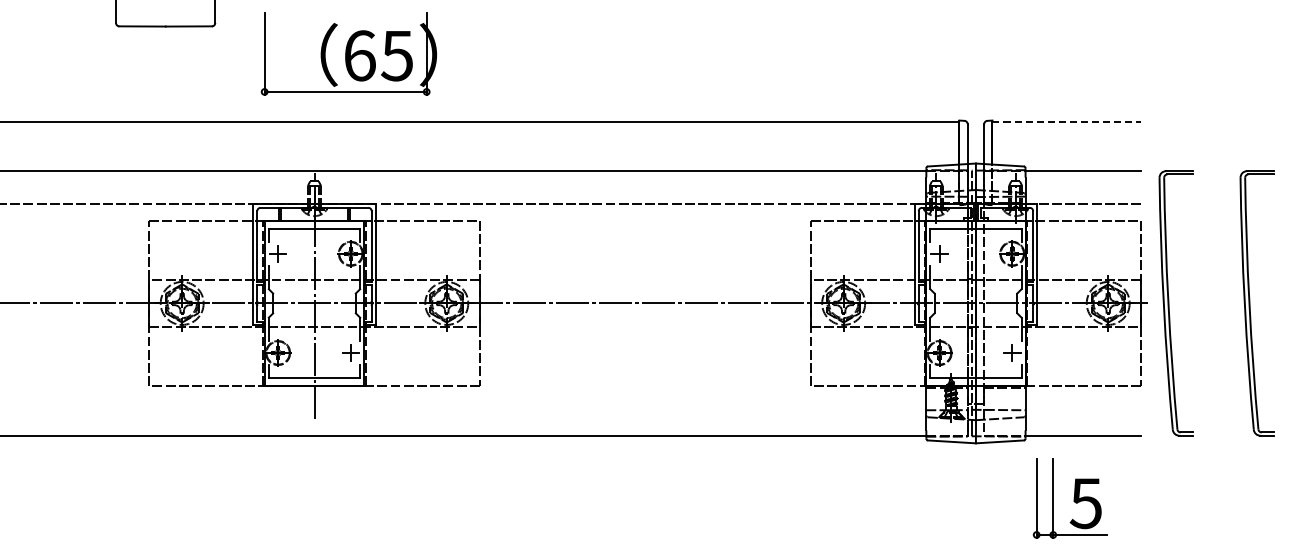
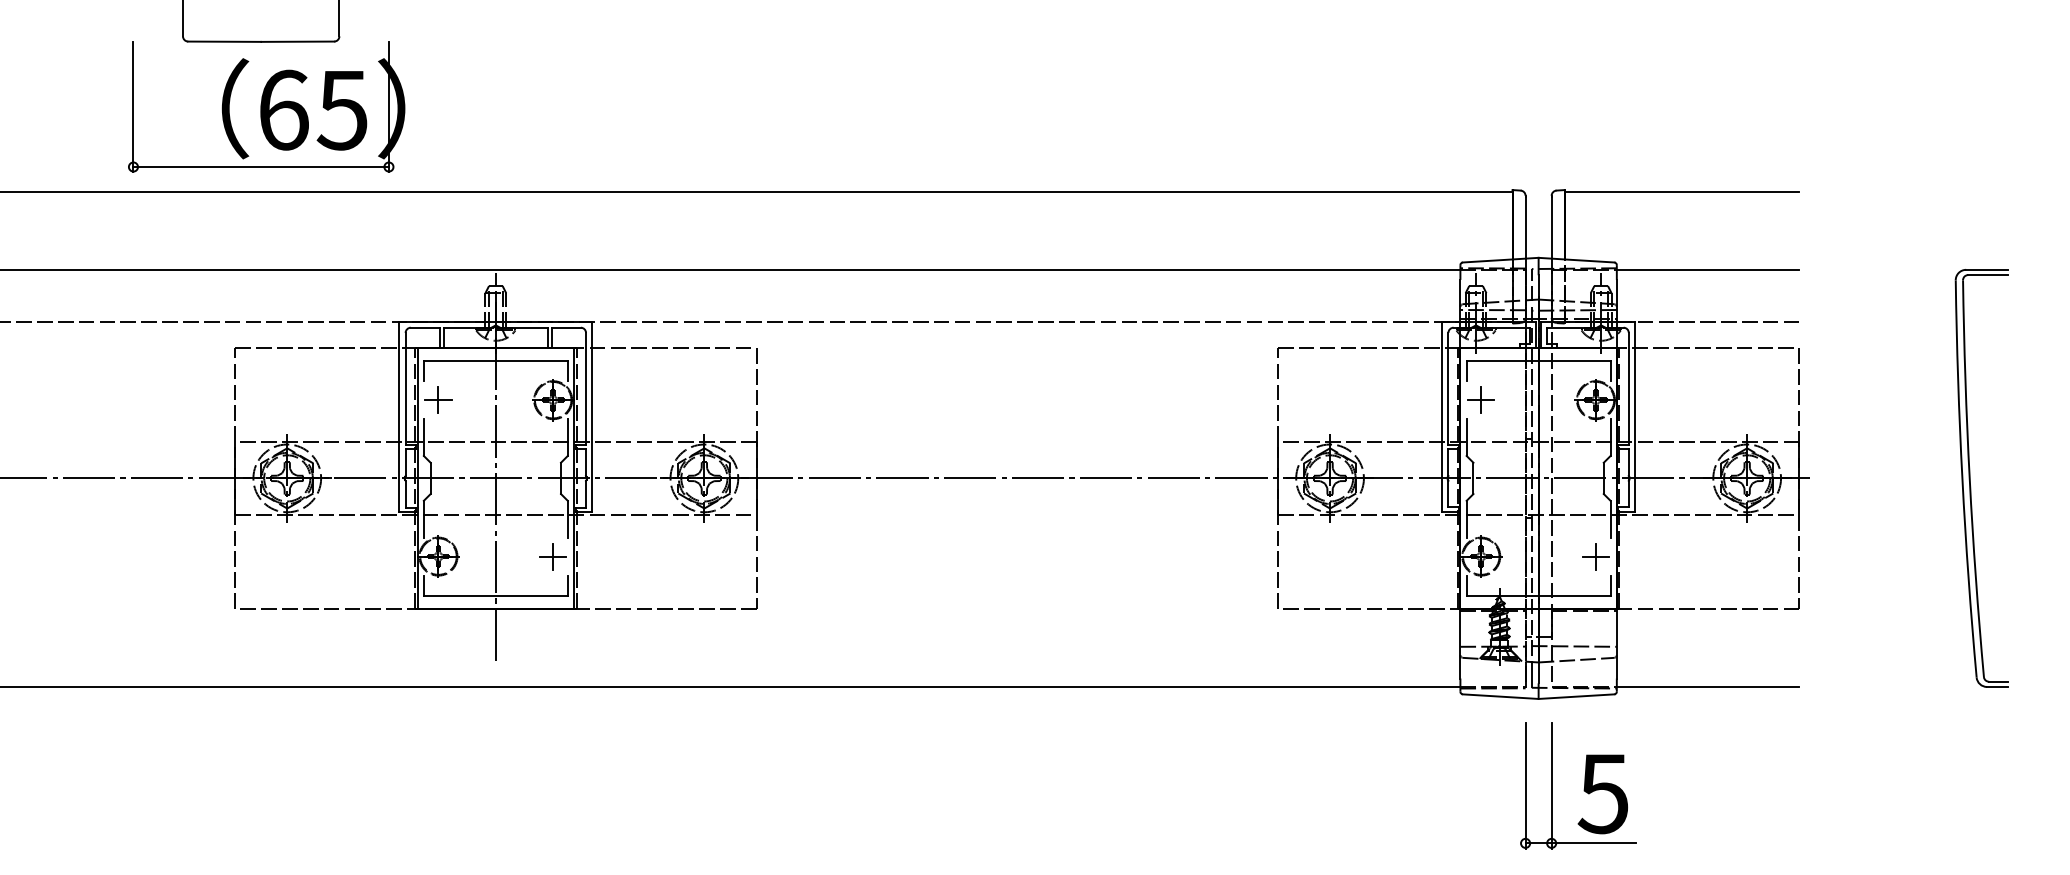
part: (348, 53) -> (265, 106), moved
line: (1067, 121) -> (1682, 191), dashed -> solid
part: (1175, 303) -> (1853, 478), removed
part: (1069, 498) -> (1577, 785), moved

